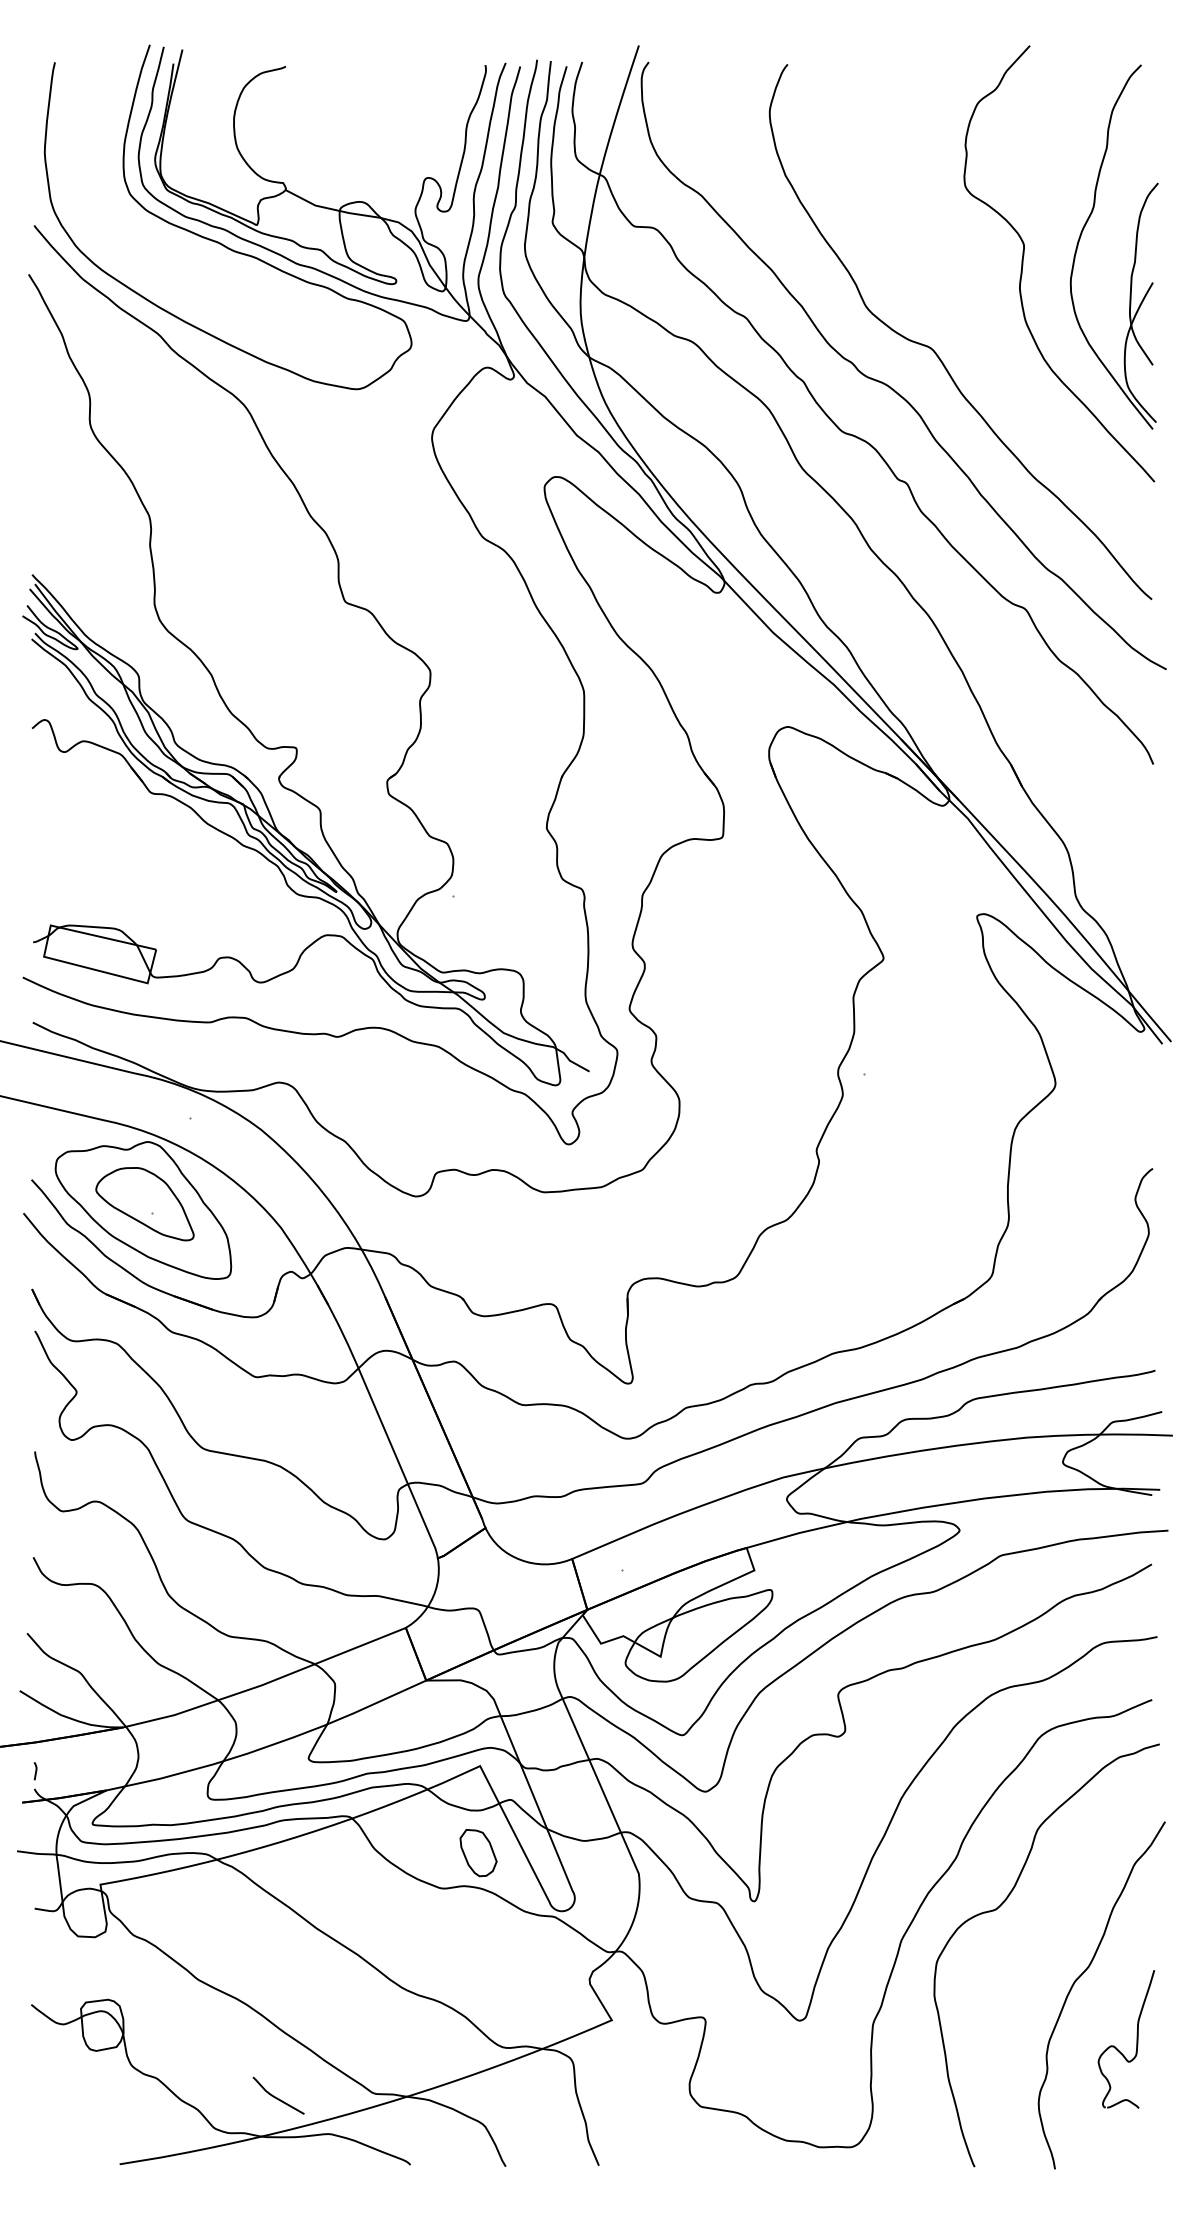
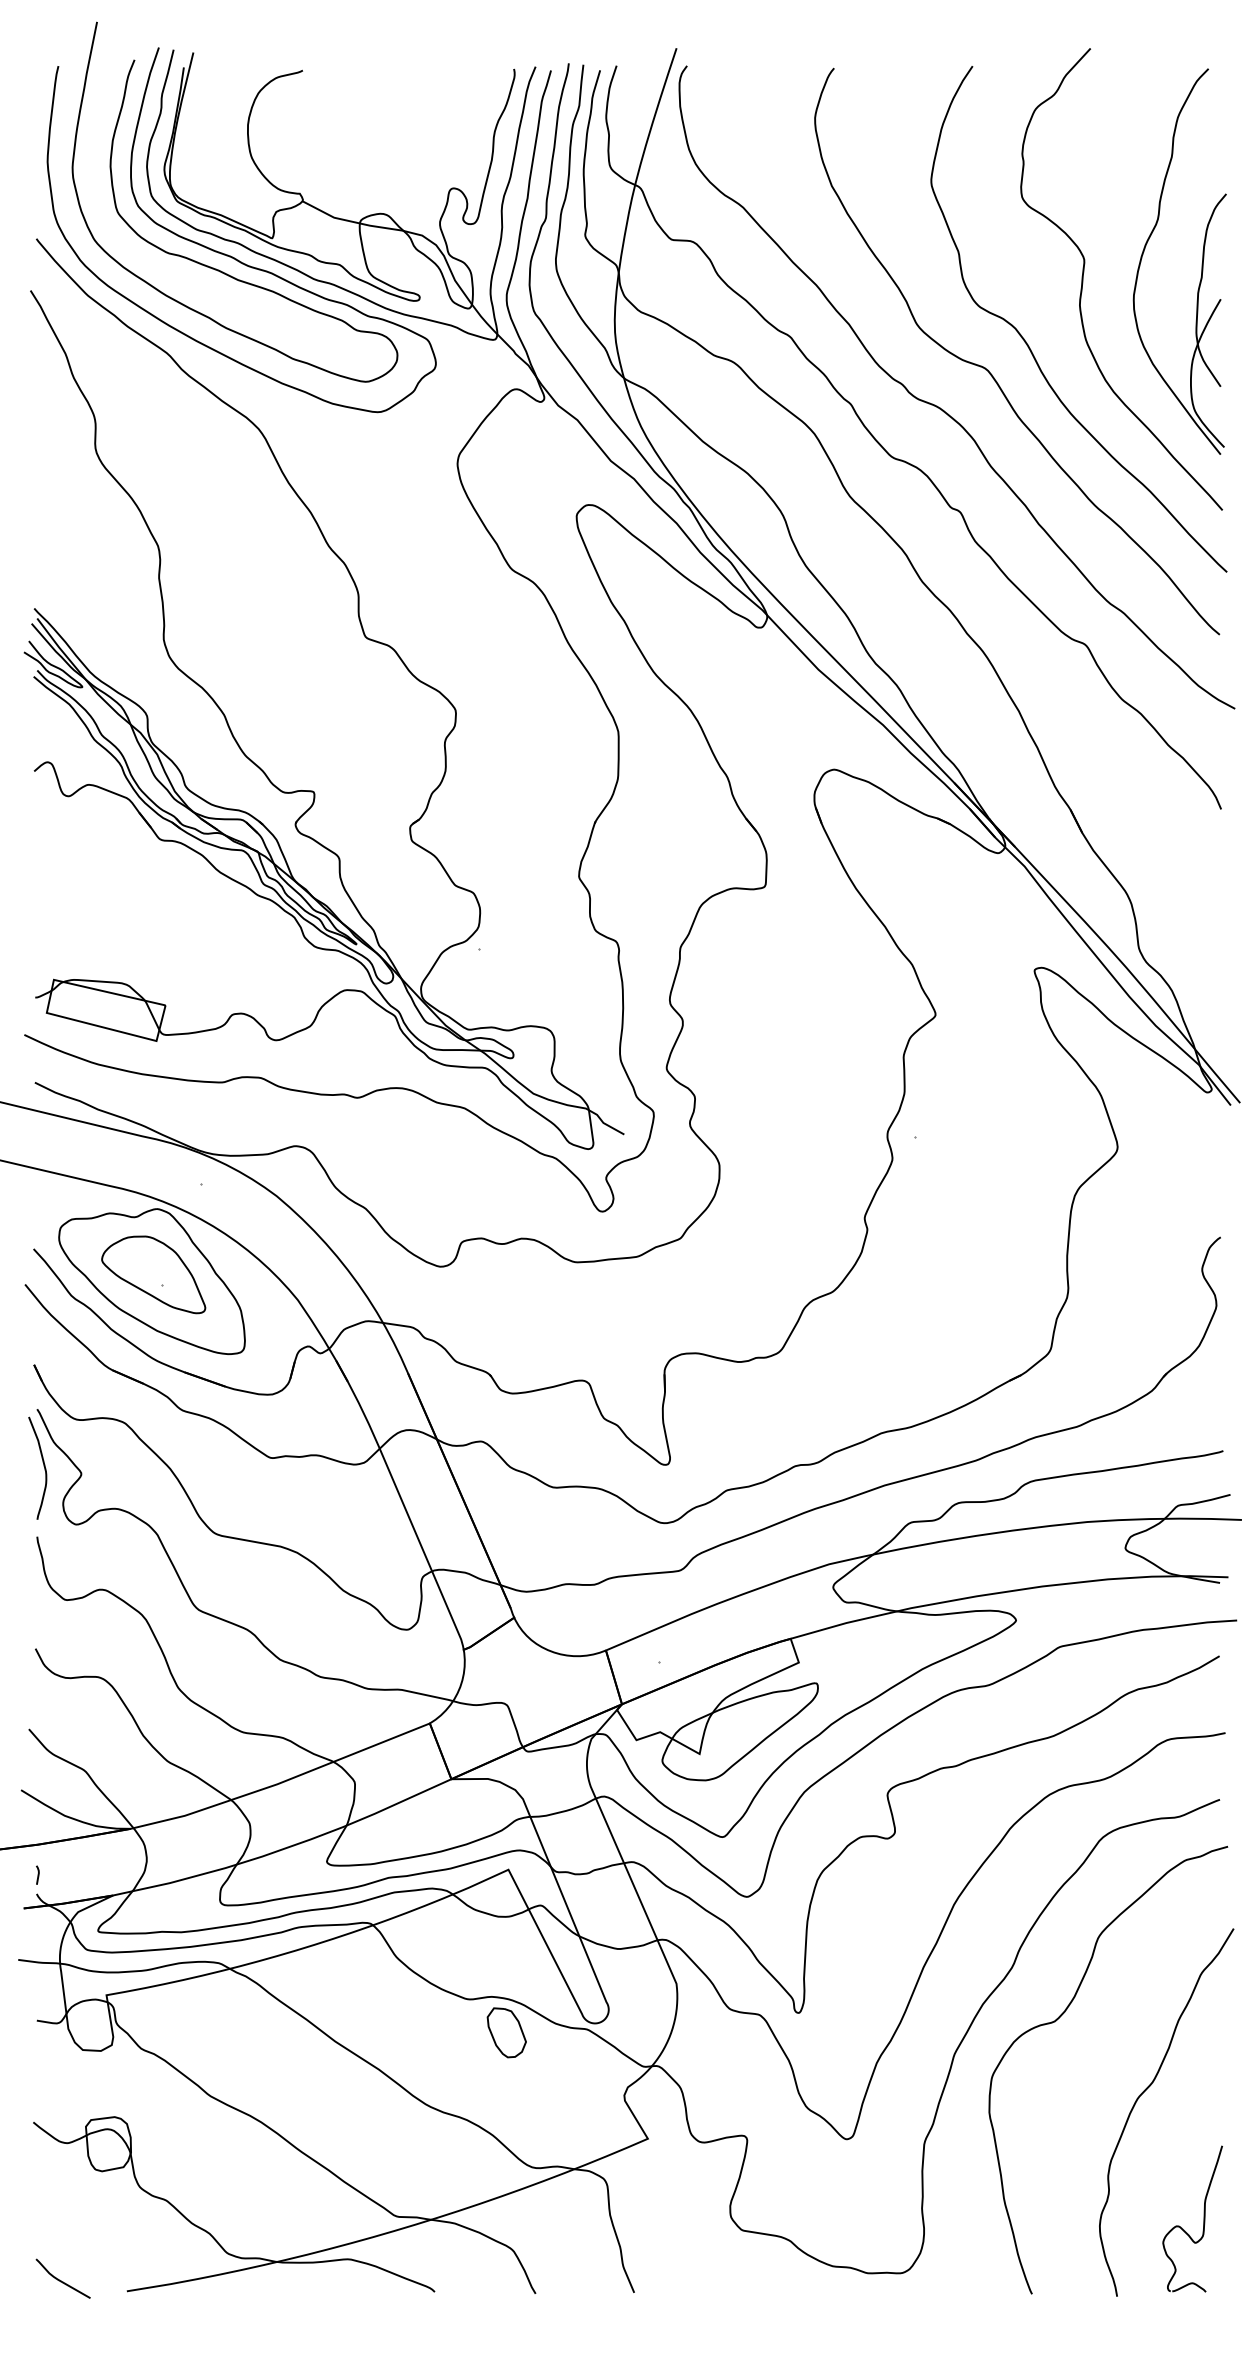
curve: (196, 250) -> (208, 265), added
curve: (974, 330) -> (1031, 349), added
curve: (40, 1385) -> (43, 1466), added
part: (478, 1852) -> (506, 2032), moved
part: (1136, 2038) -> (1203, 2218), moved
curve: (277, 2097) -> (61, 2280), moved

